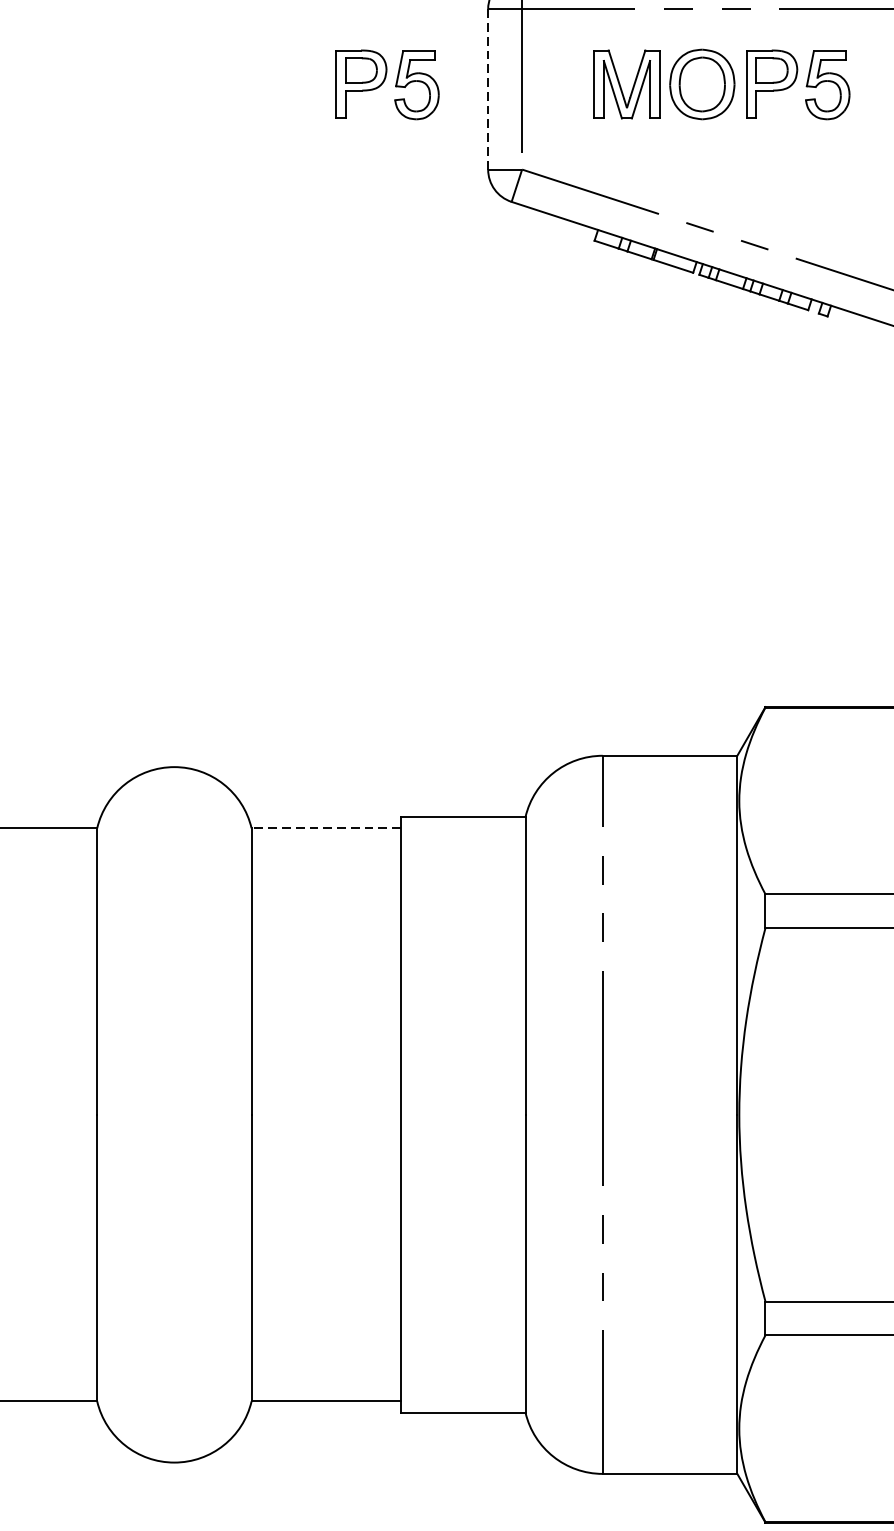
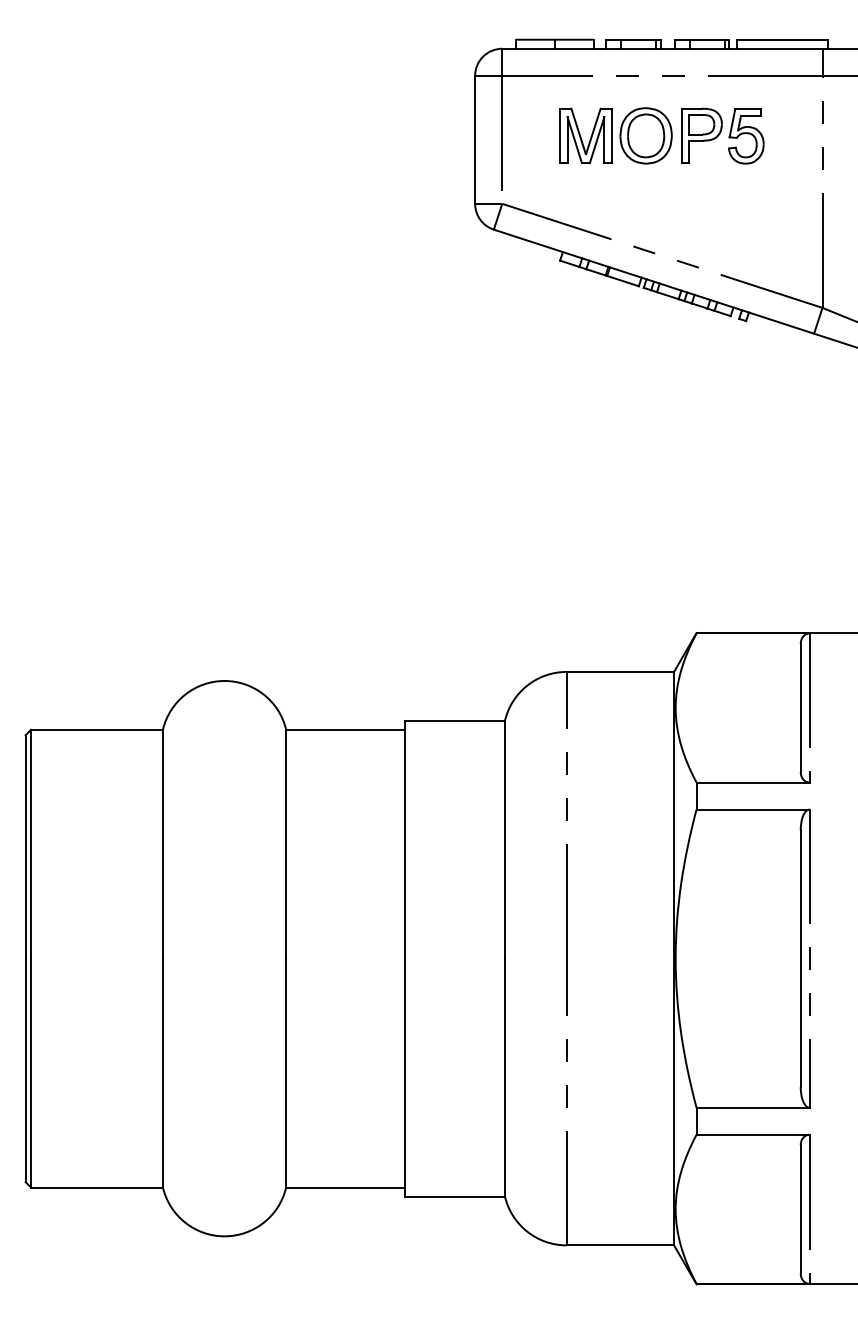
part: (387, 83) -> (394, 135), removed
line: (488, 89) -> (475, 139), dashed -> solid
line: (325, 827) -> (345, 729), dashed -> solid

